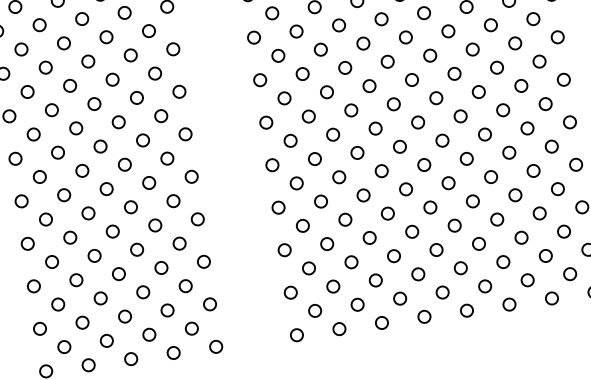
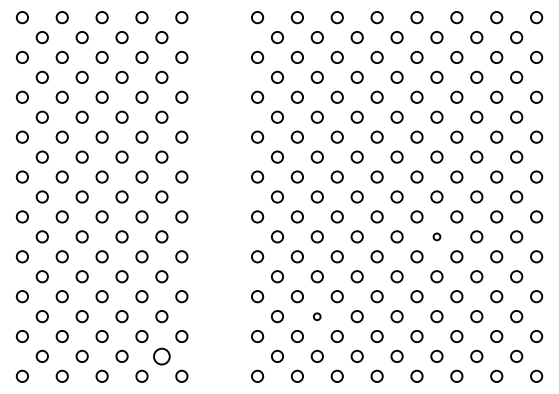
circle: (466, 158) -> (436, 236), size x0.6
circle: (350, 262) -> (316, 316), size x0.6
circle: (191, 327) -> (161, 355), size x1.4

